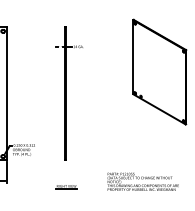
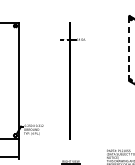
line: (133, 56) -> (129, 48), solid -> dashed

